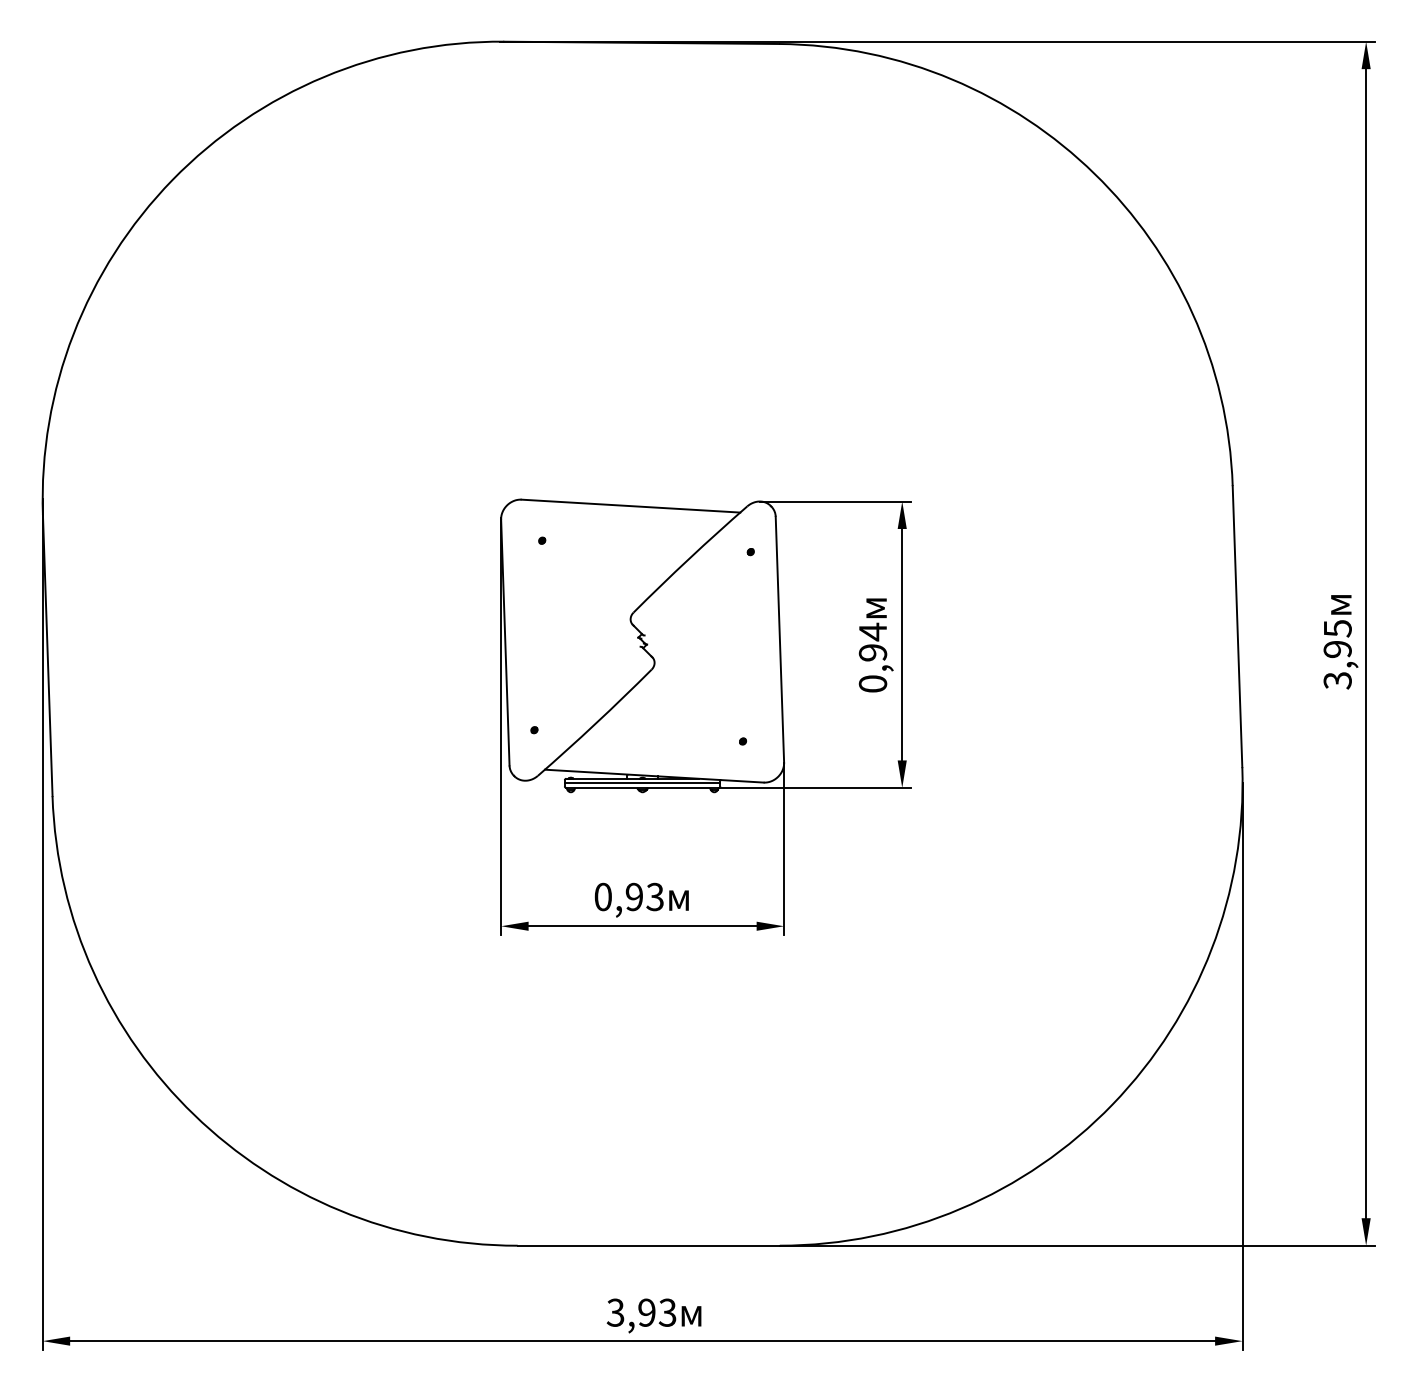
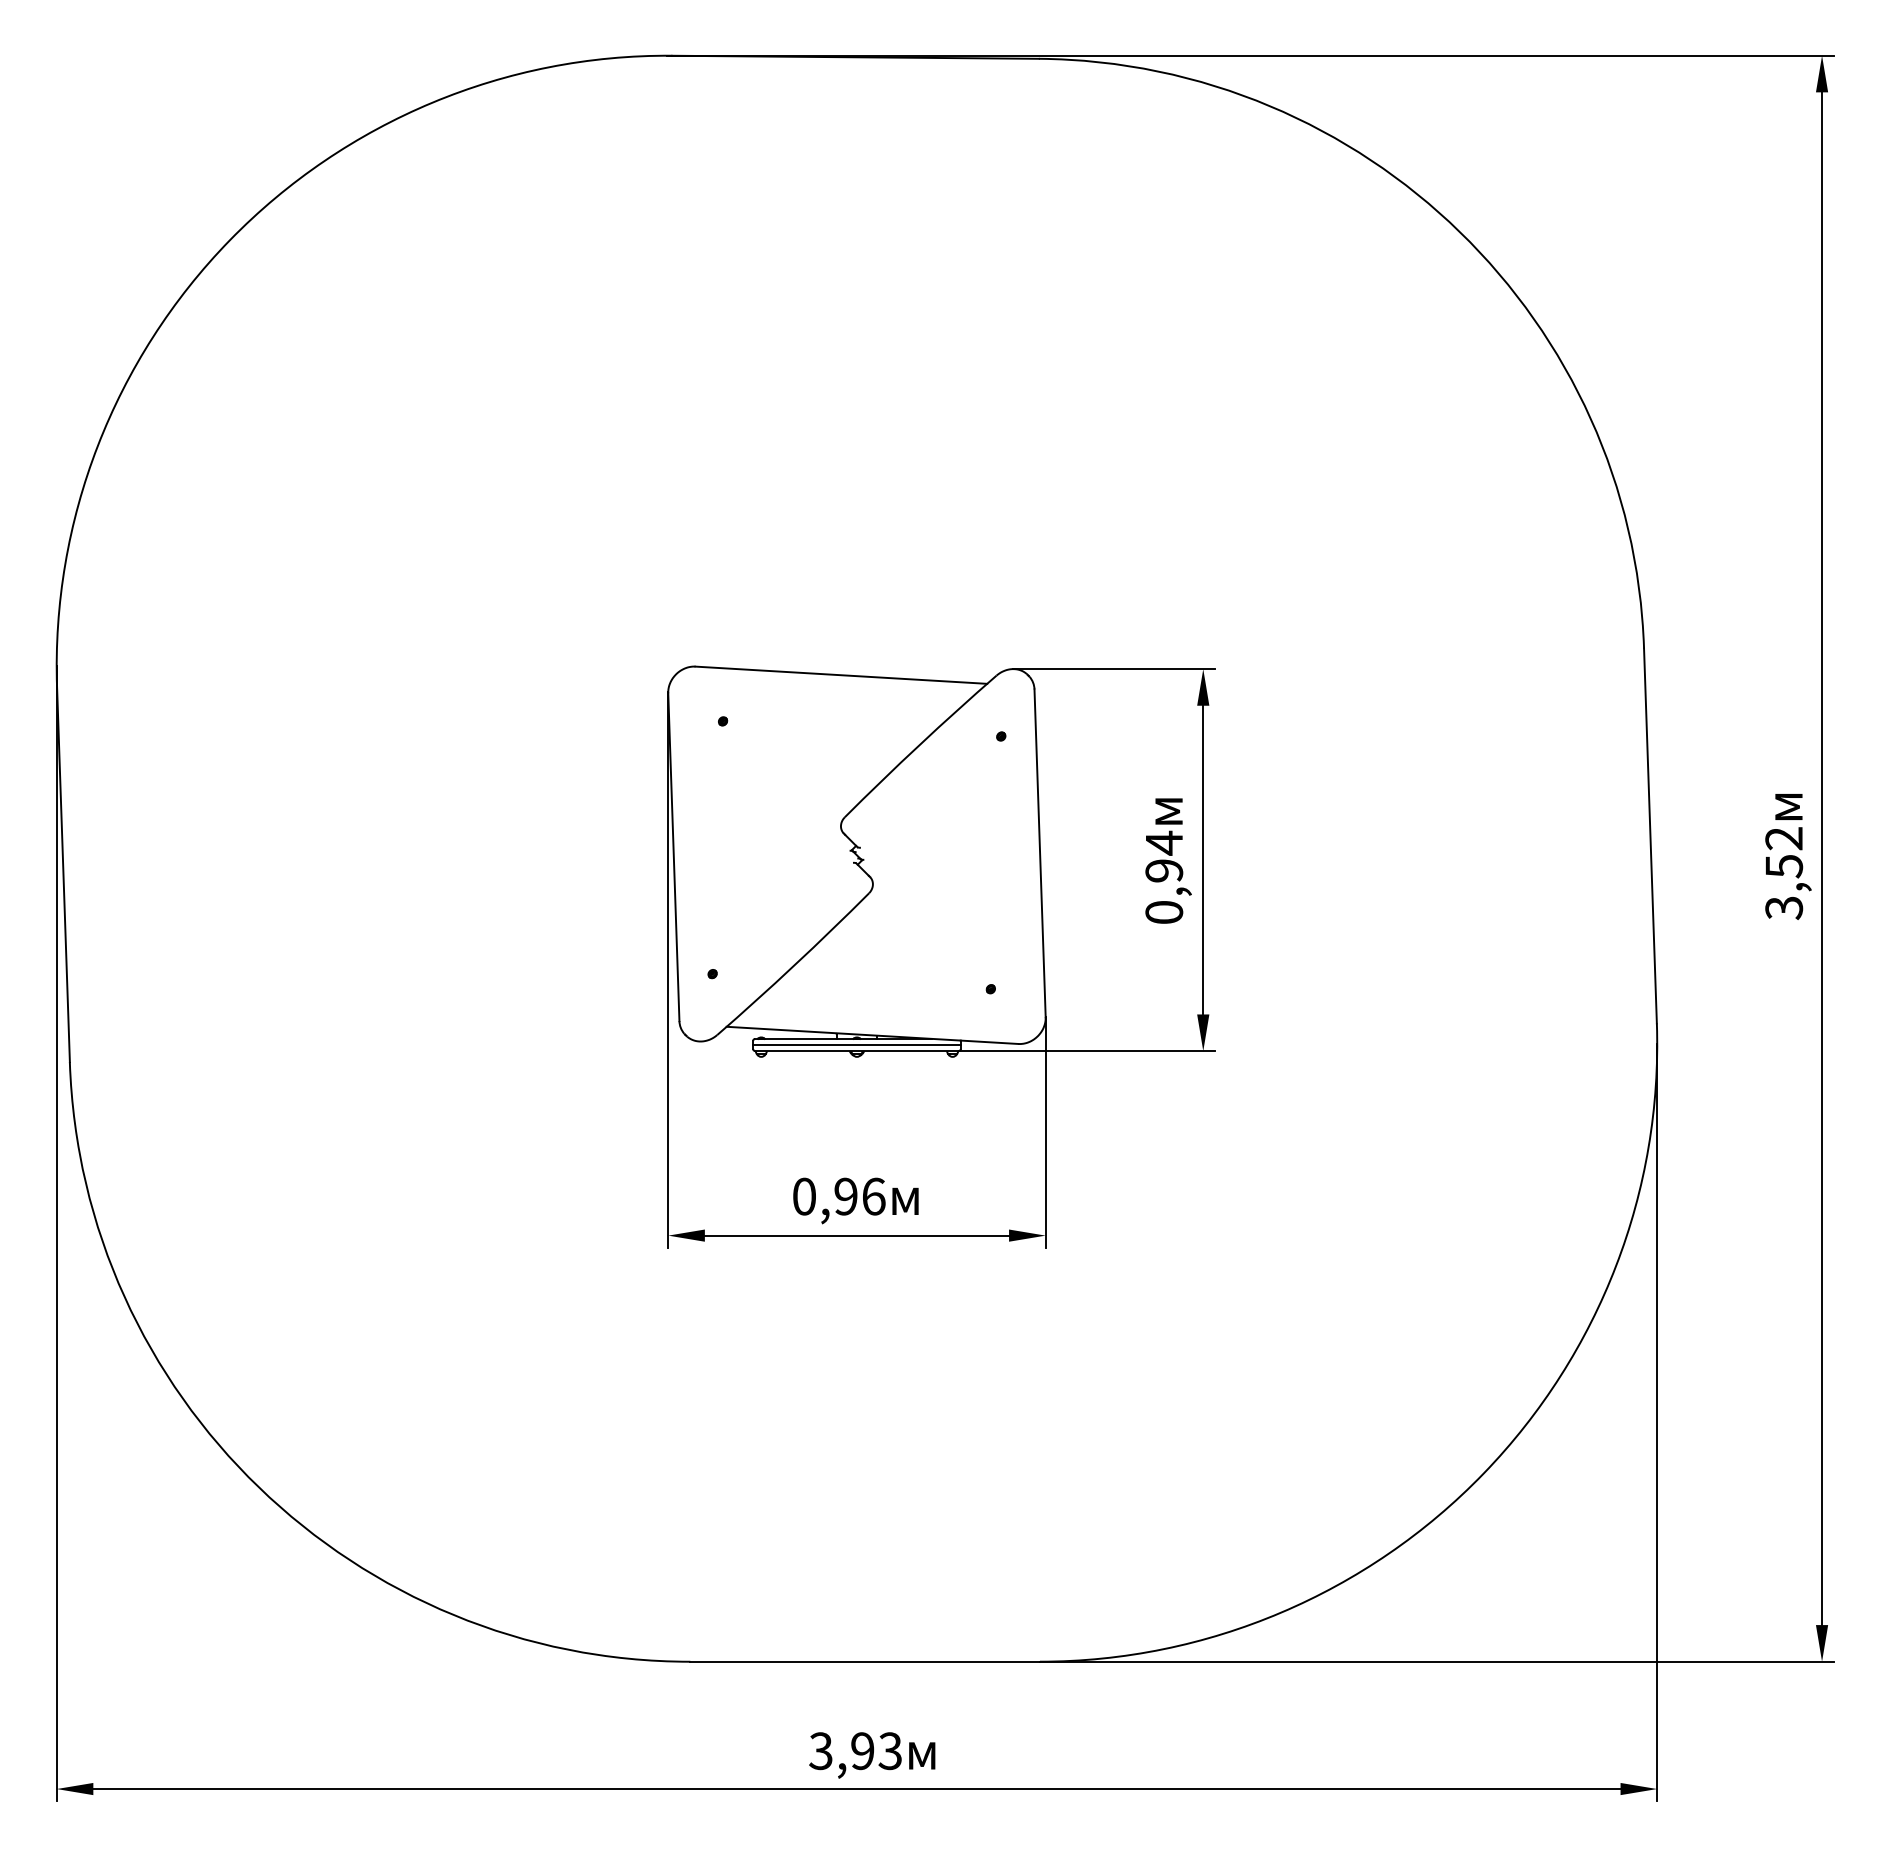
text: (1337, 639) -> (1784, 852), 3,95 -> 3,52
text: (655, 896) -> (873, 1196), 0,93 -> 0,96

